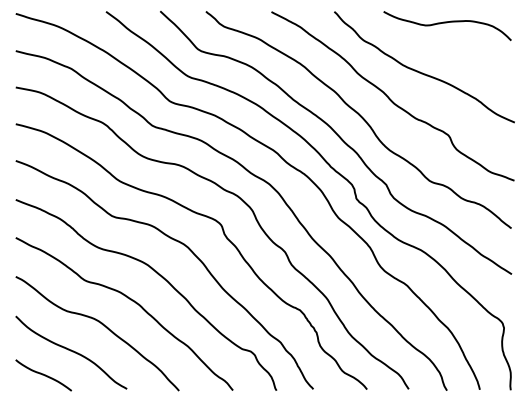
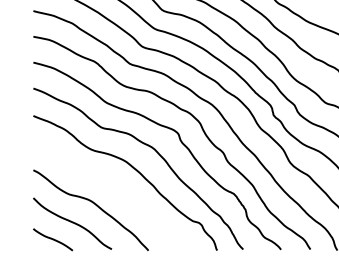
curve: (130, 300) -> (114, 186), removed

